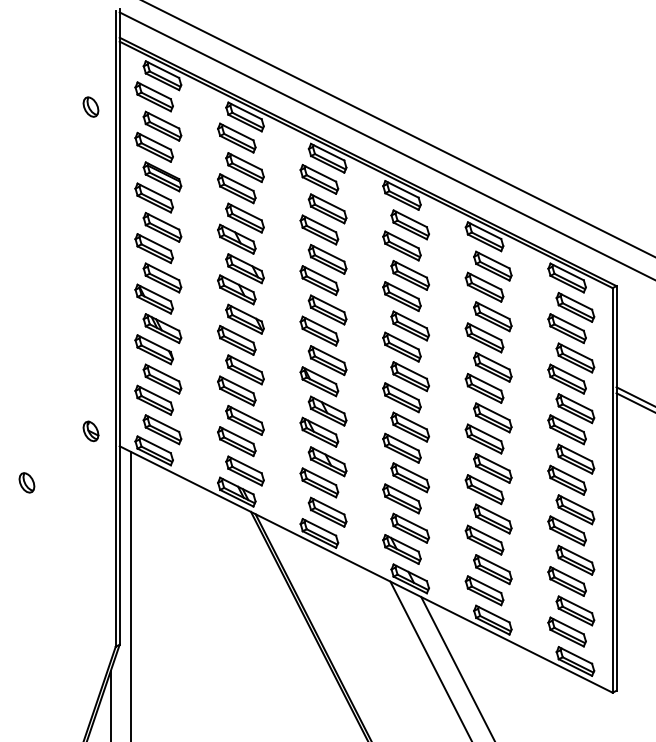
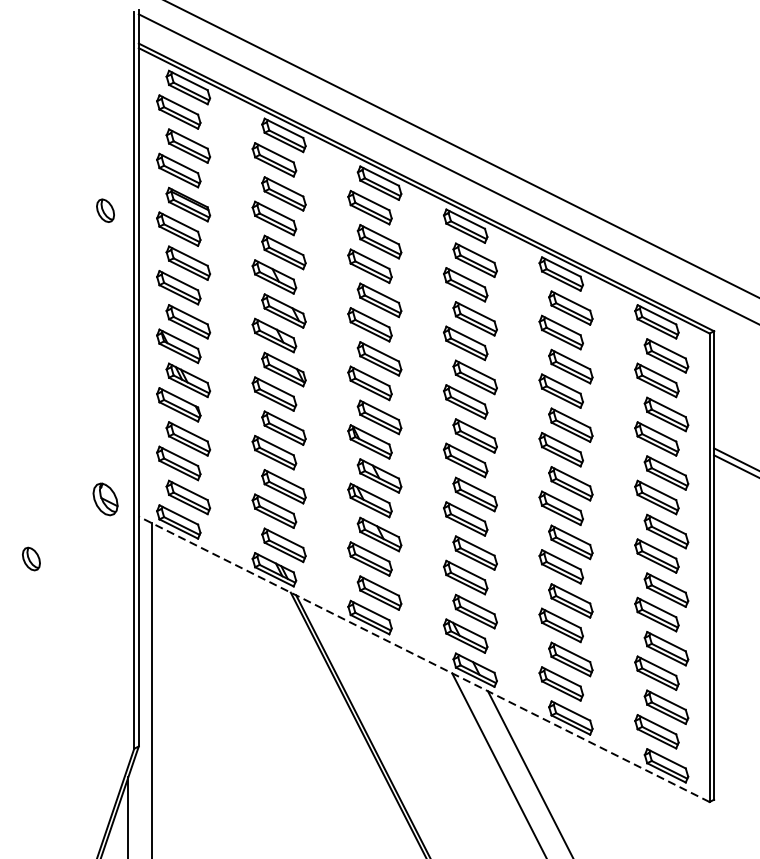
part: (90, 106) -> (104, 210), moved
part: (90, 431) -> (104, 499), size x1.4
line: (366, 569) -> (424, 659), solid -> dashed

